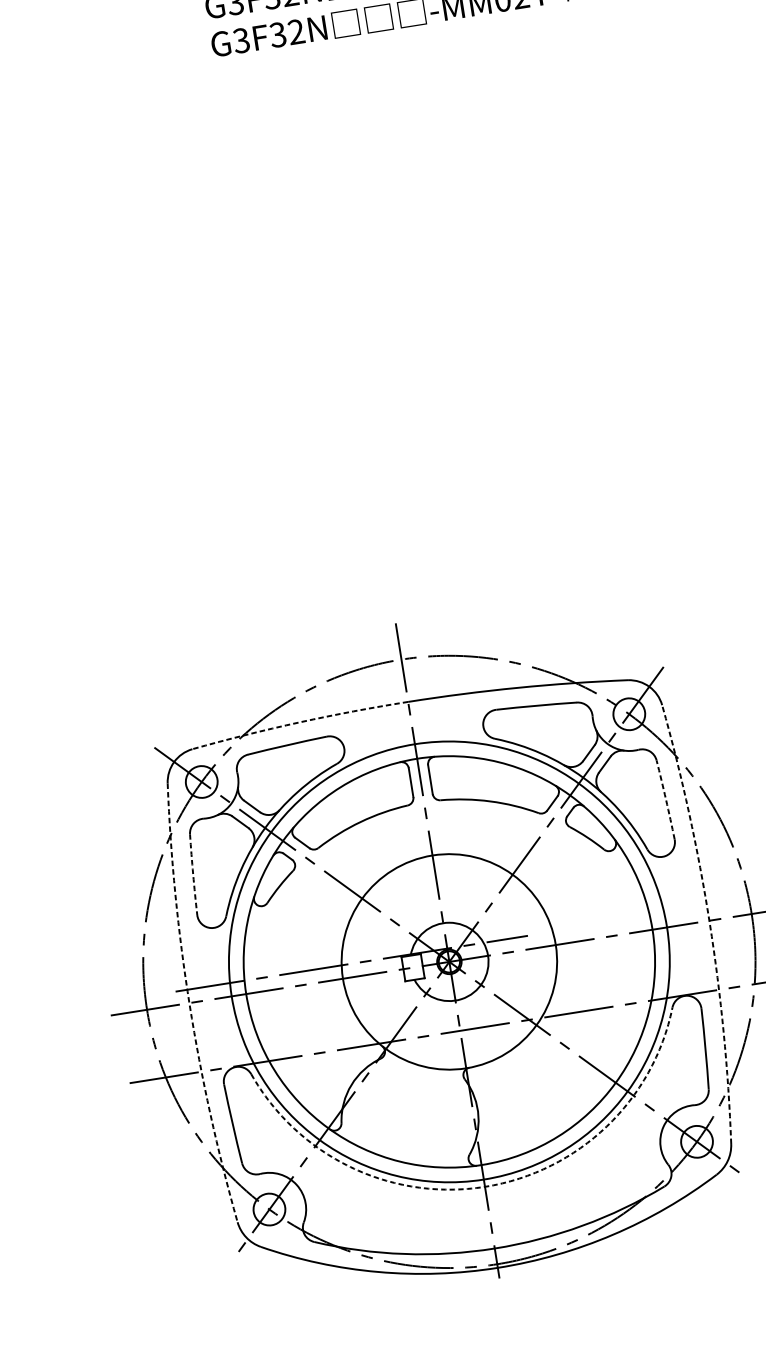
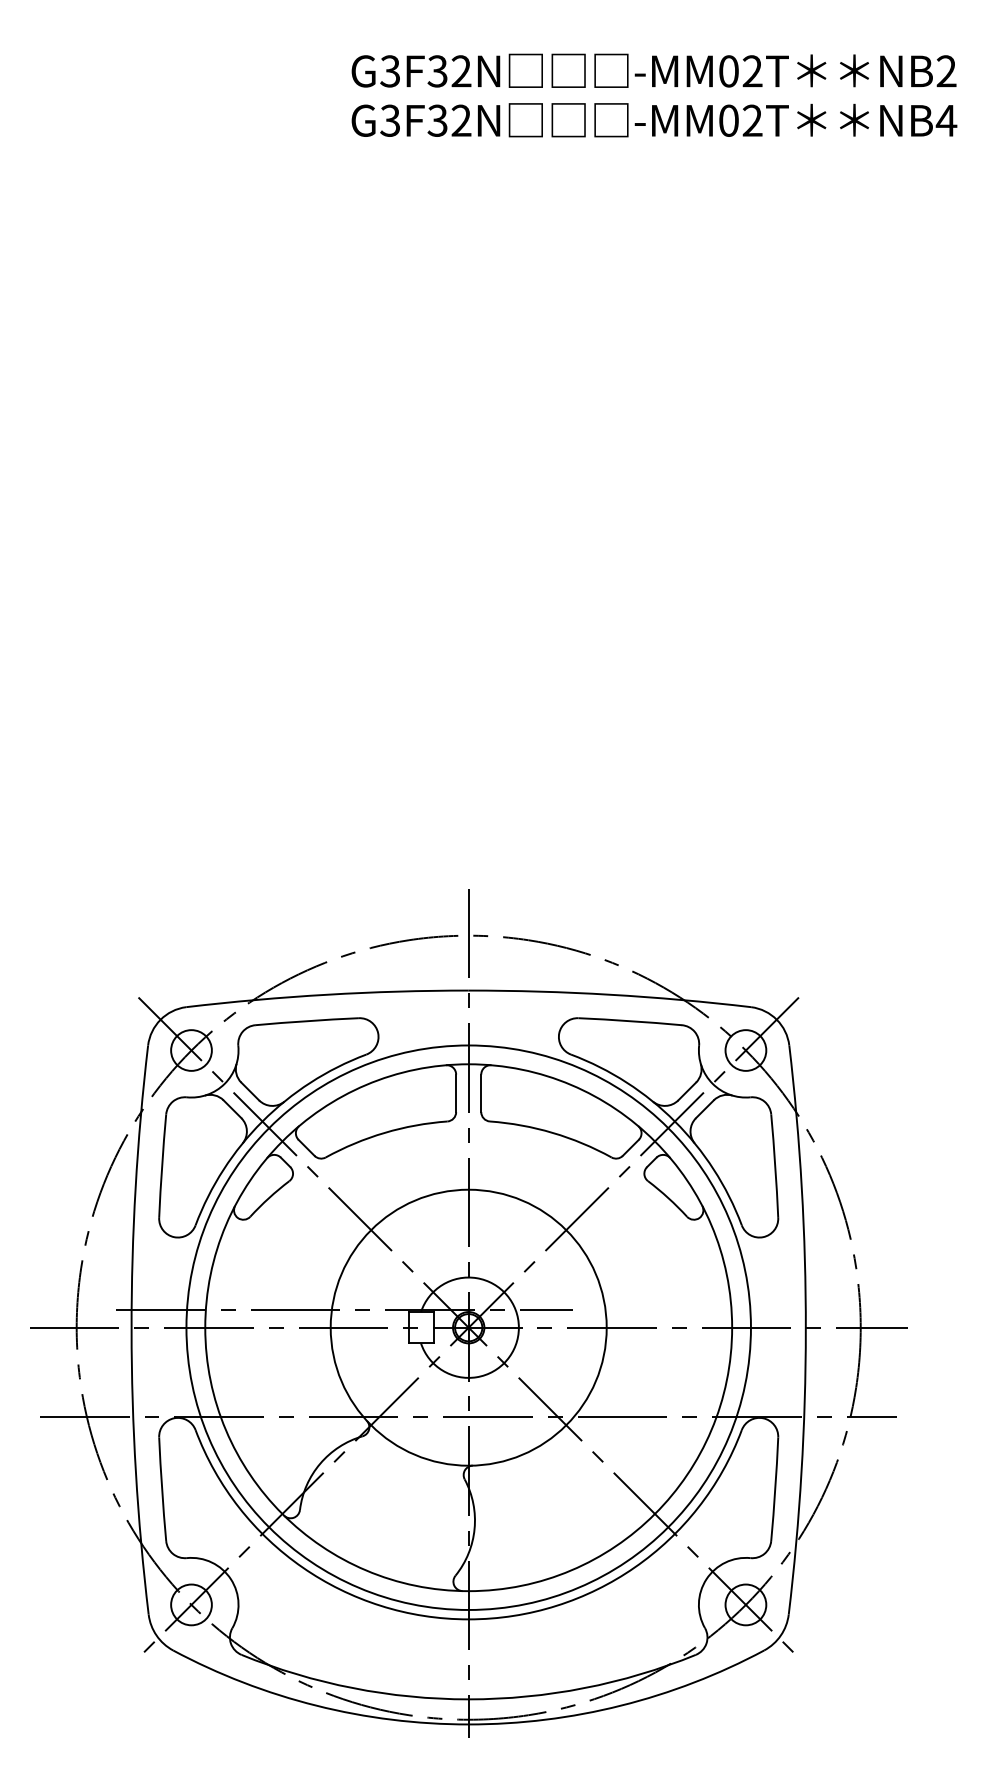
arc: (299, 722) -> (327, 994), dashed -> solid
arc: (666, 800) -> (775, 1166), dashed -> solid
arc: (193, 874) -> (162, 1166), dashed -> solid
arc: (709, 922) -> (805, 1330), dashed -> solid
arc: (189, 1005) -> (131, 1330), dashed -> solid
arc: (484, 1186) -> (468, 1619), dashed -> solid

